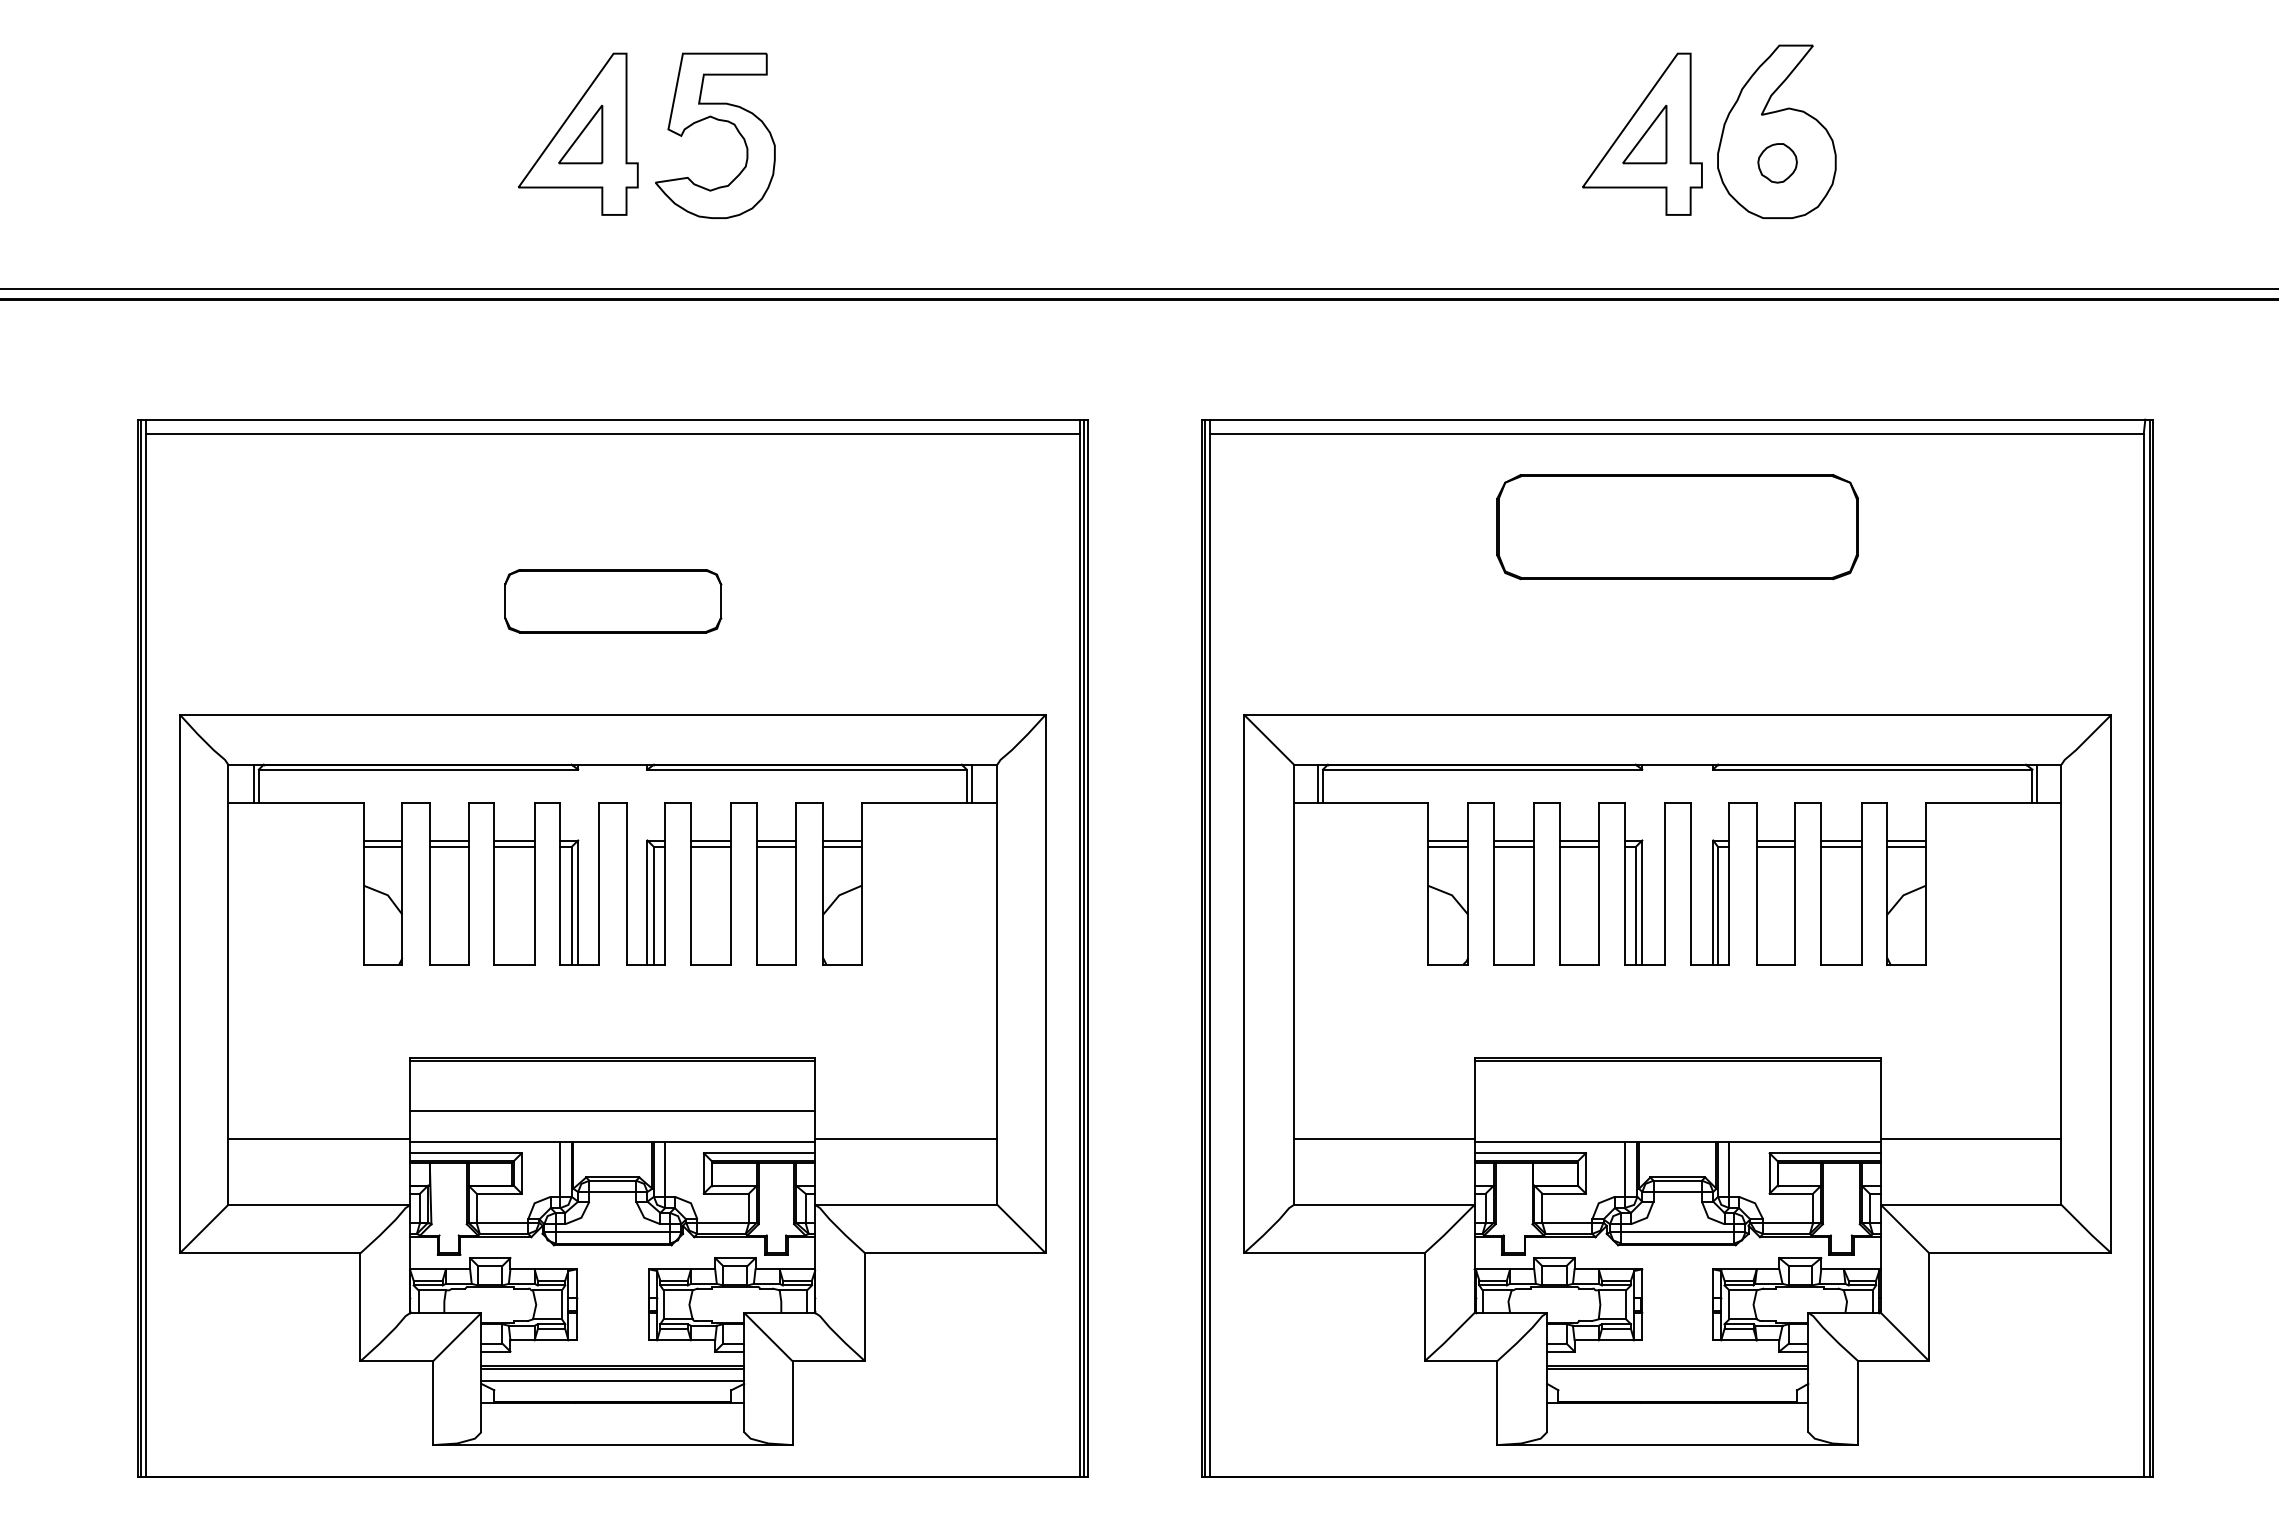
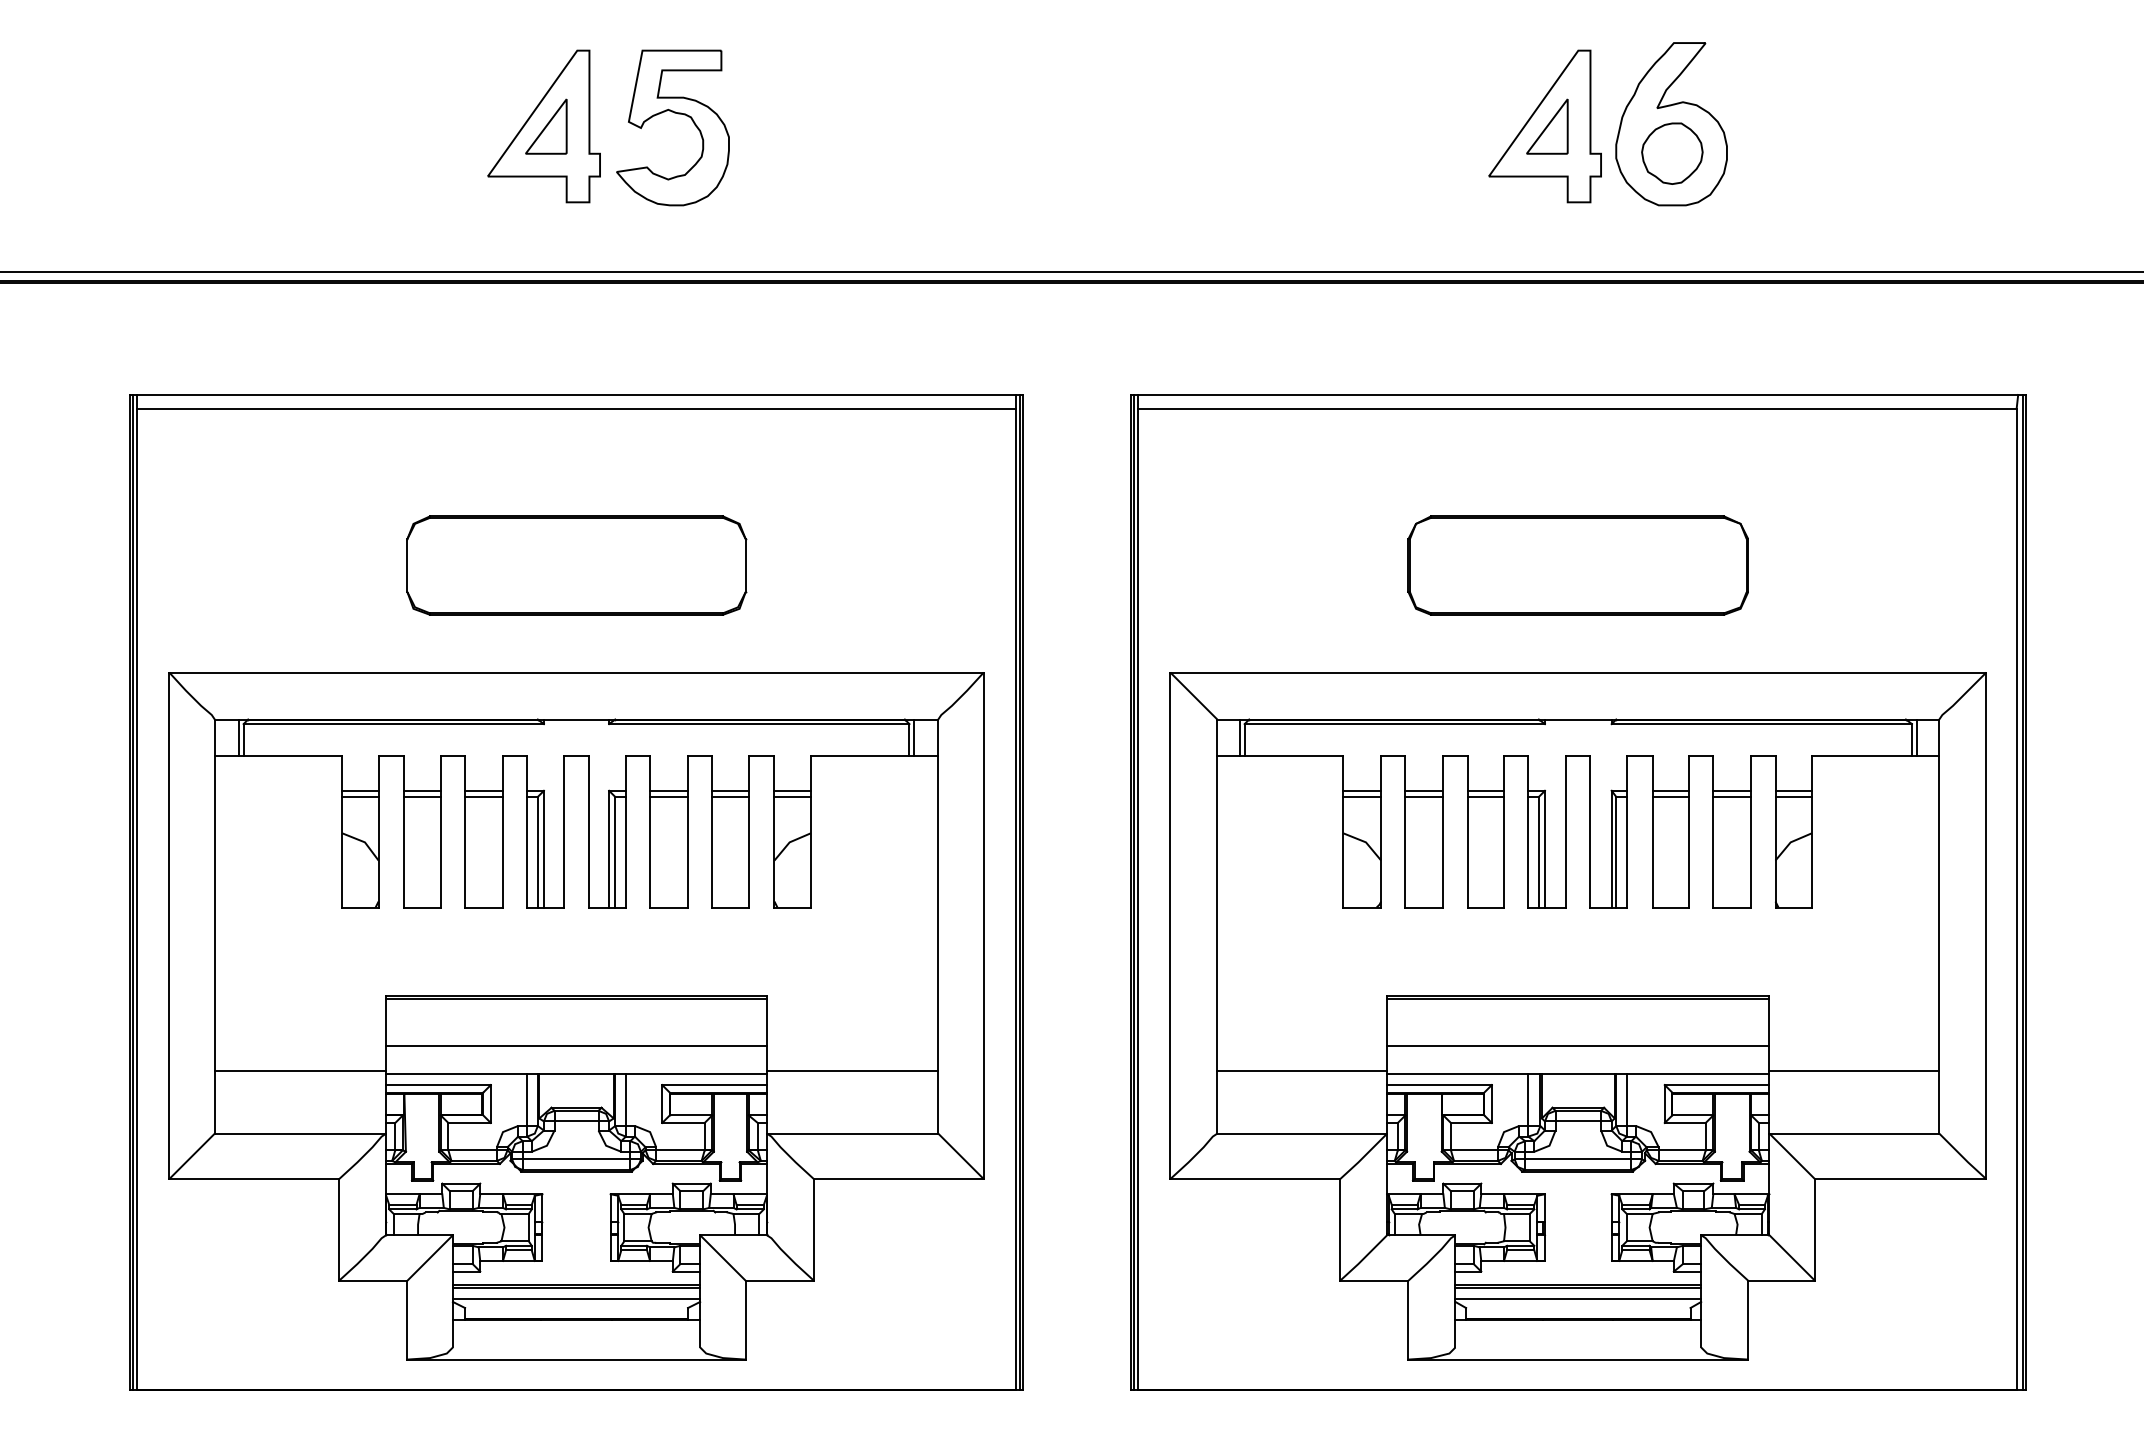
part: (1777, 163) -> (1672, 153), size x1.67
part: (1677, 527) -> (1578, 565), moved
part: (613, 601) -> (577, 565), size x1.67
line: (1677, 1111) -> (1578, 1045), added
line: (1677, 1380) -> (1578, 1298), added

